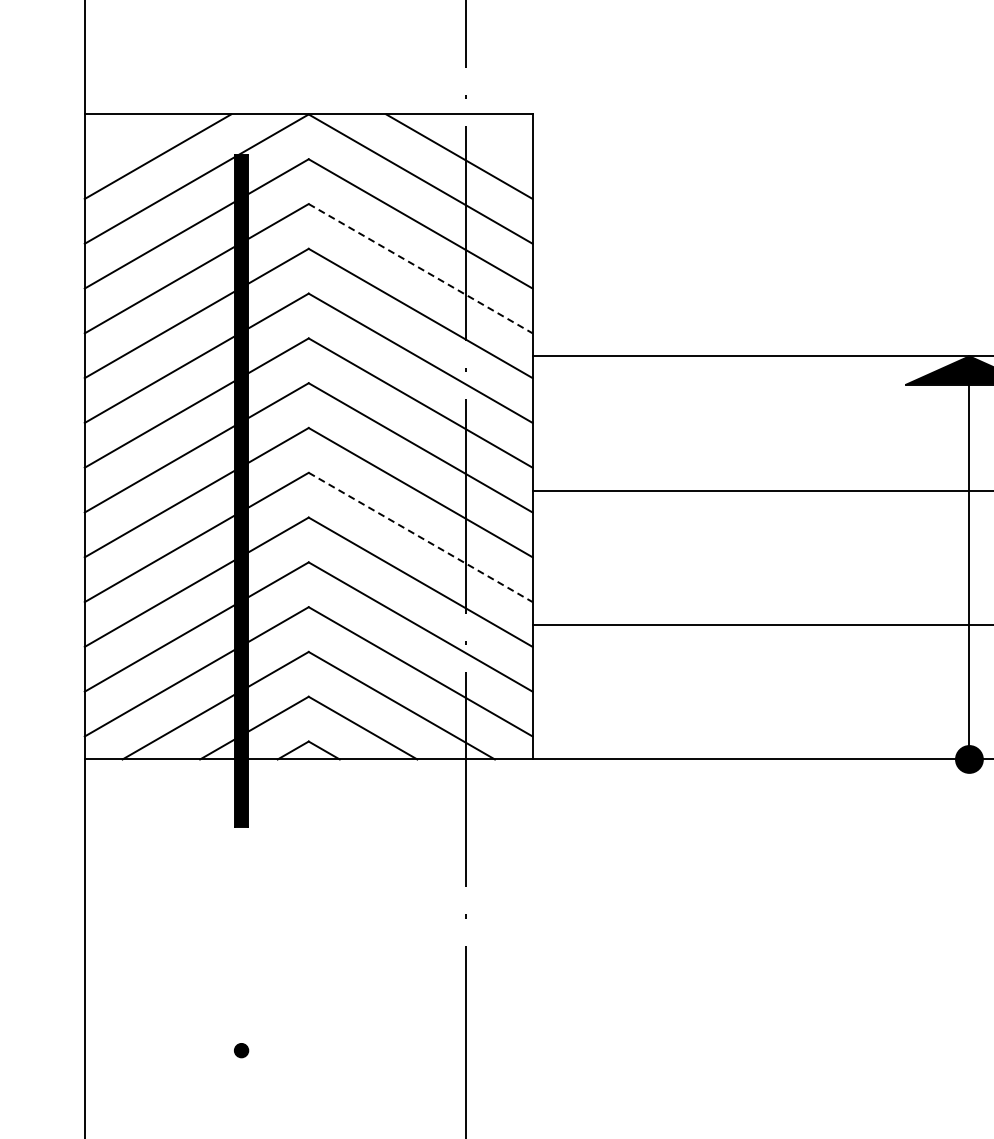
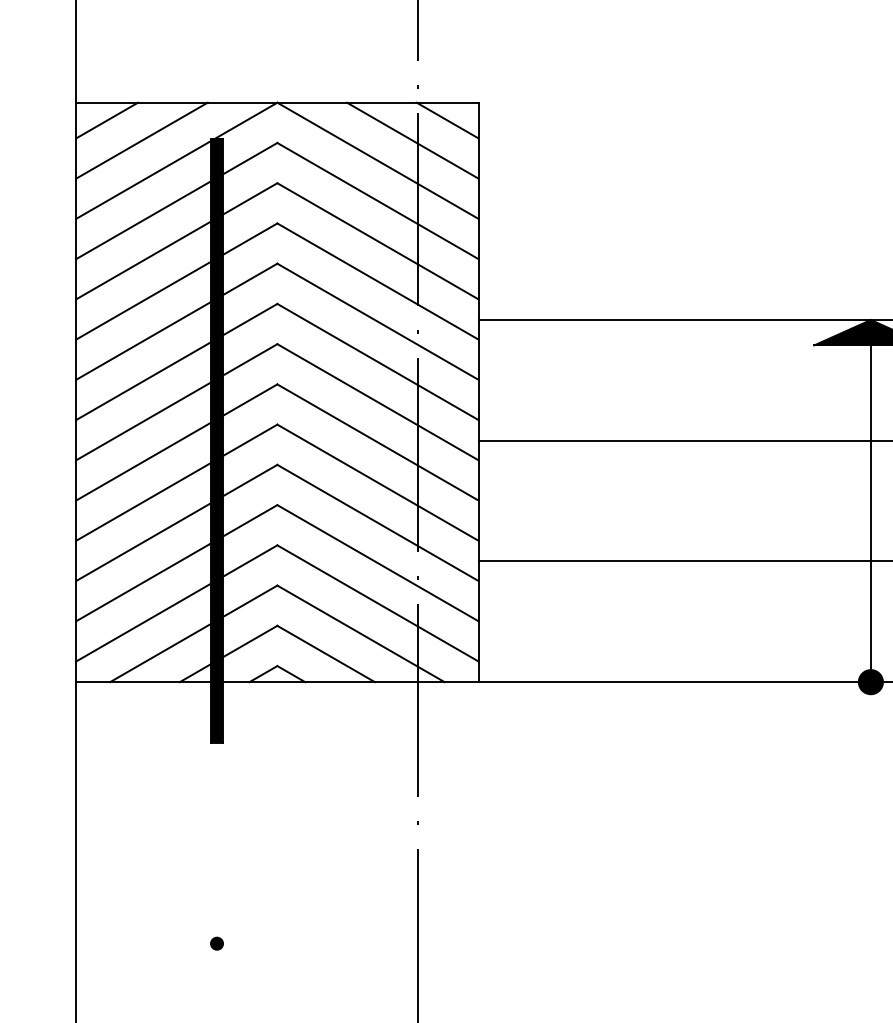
line: (118, 134) -> (106, 120), added
line: (497, 134) -> (446, 120), added
line: (421, 268) -> (378, 241), dashed -> solid
line: (421, 537) -> (378, 482), dashed -> solid

